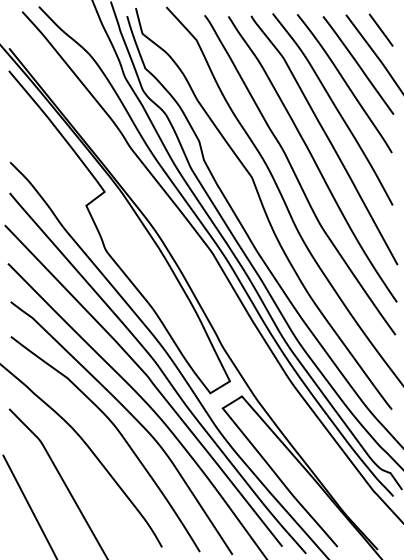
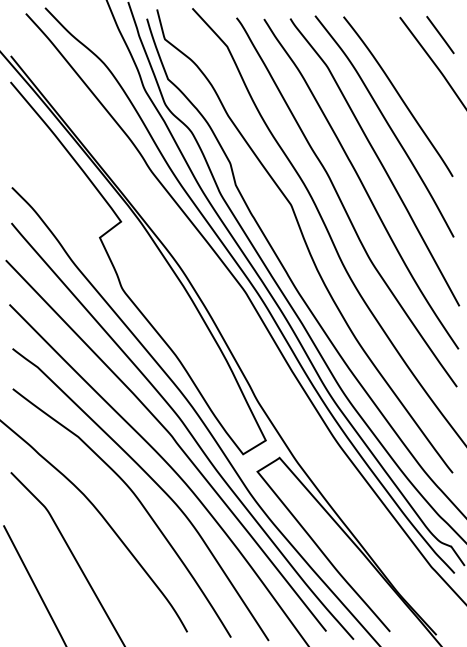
line: (358, 65) -> (414, 75), removed

